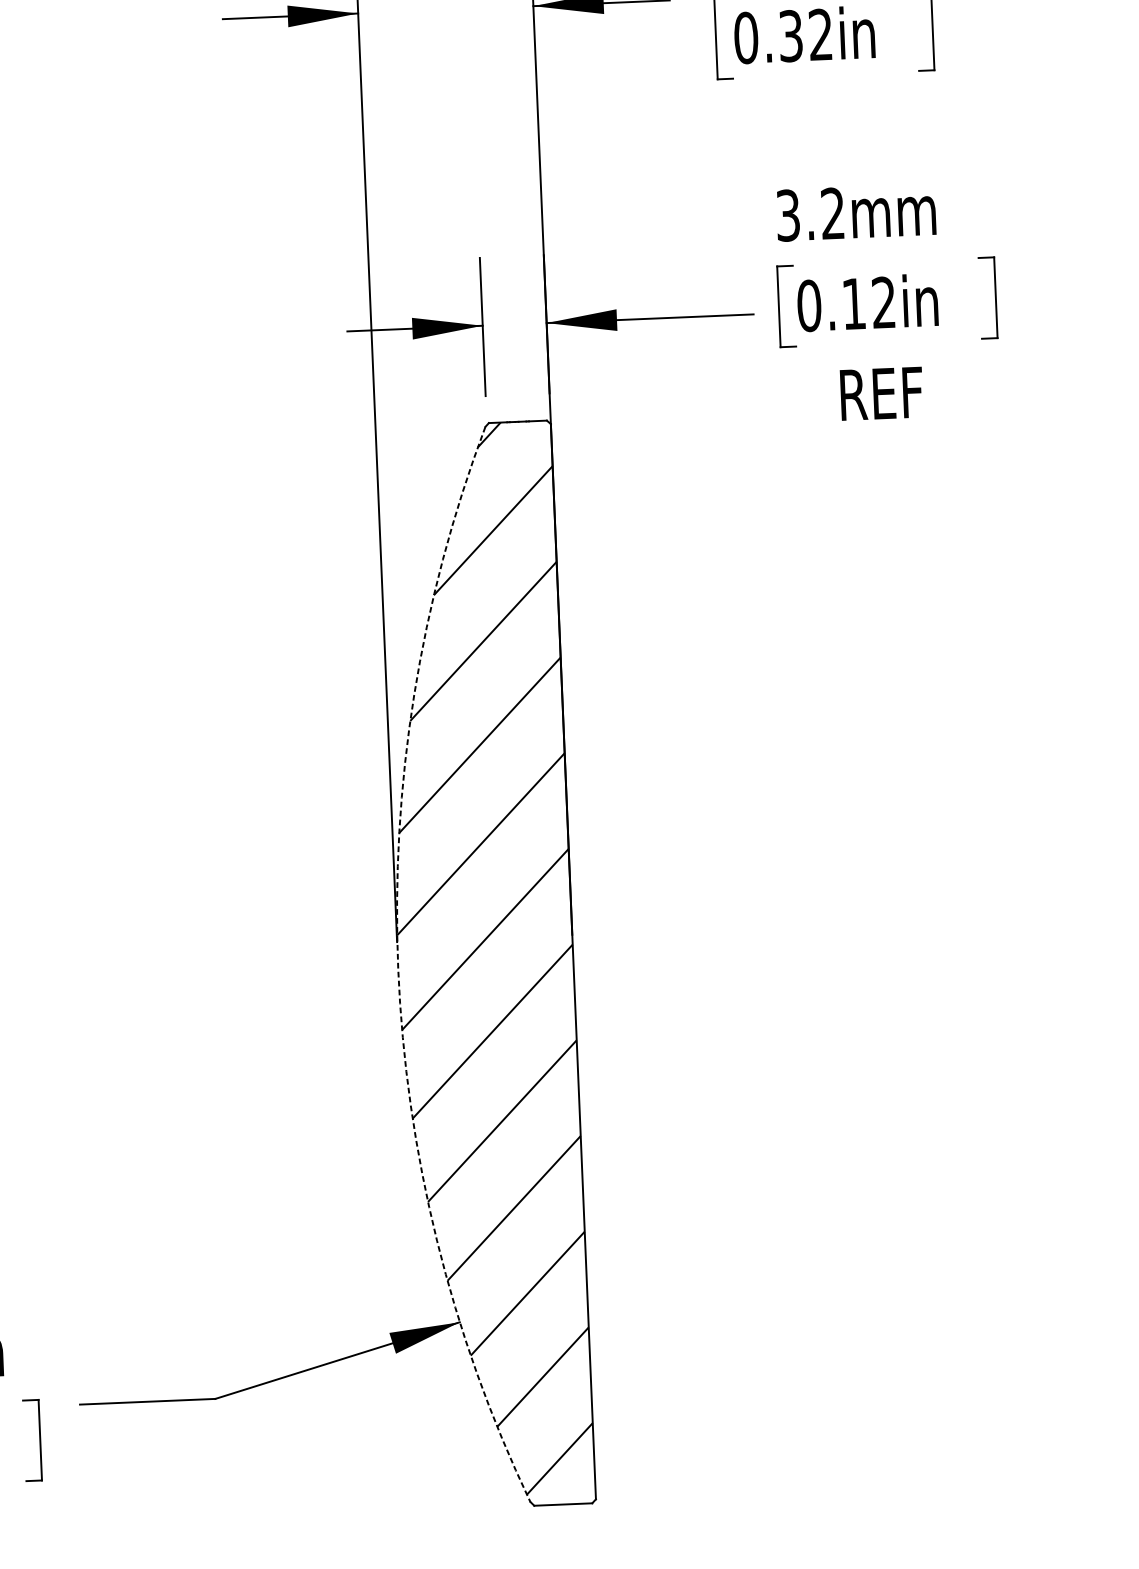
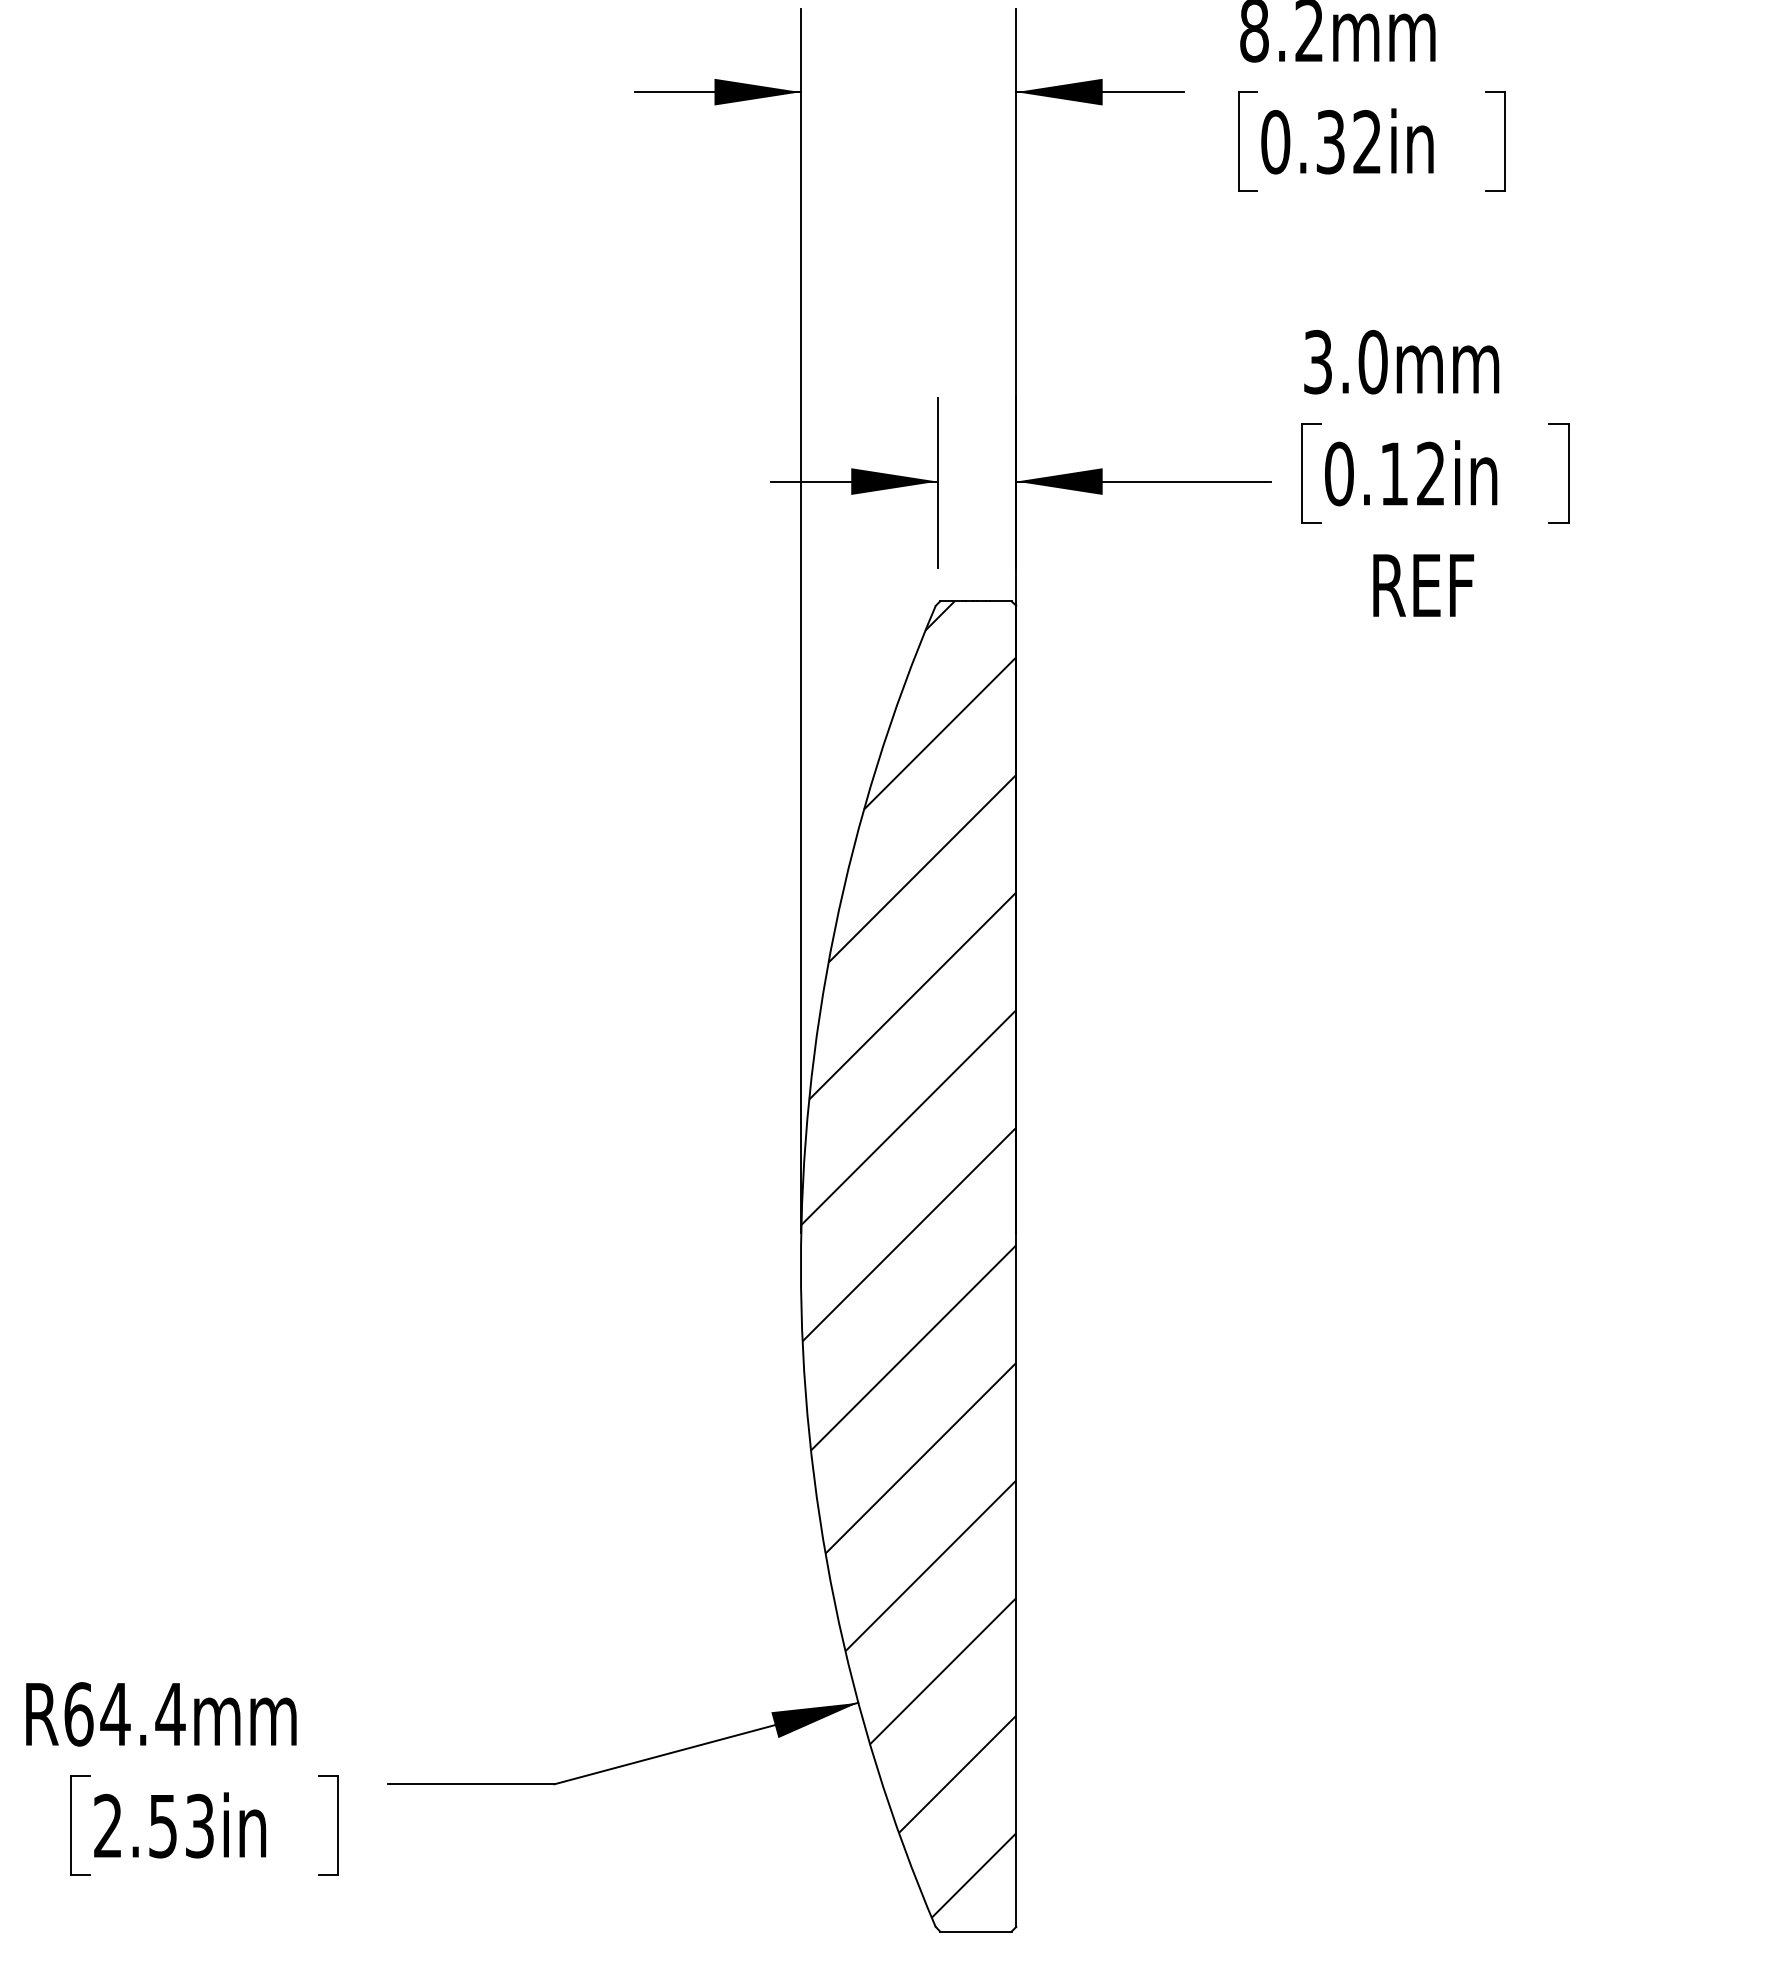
text: (832, 213) -> (1372, 361), 3.2mm -> 3.0mm
arc: (397, 969) -> (800, 1266), dashed -> solid

